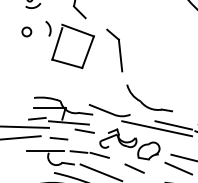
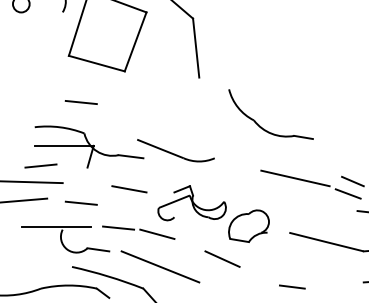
line: (58, 84) -> (80, 102), added
part: (145, 104) -> (263, 126), moved
line: (68, 122) -> (99, 173), removed
line: (157, 128) -> (265, 184), removed
line: (178, 168) -> (304, 258), removed

